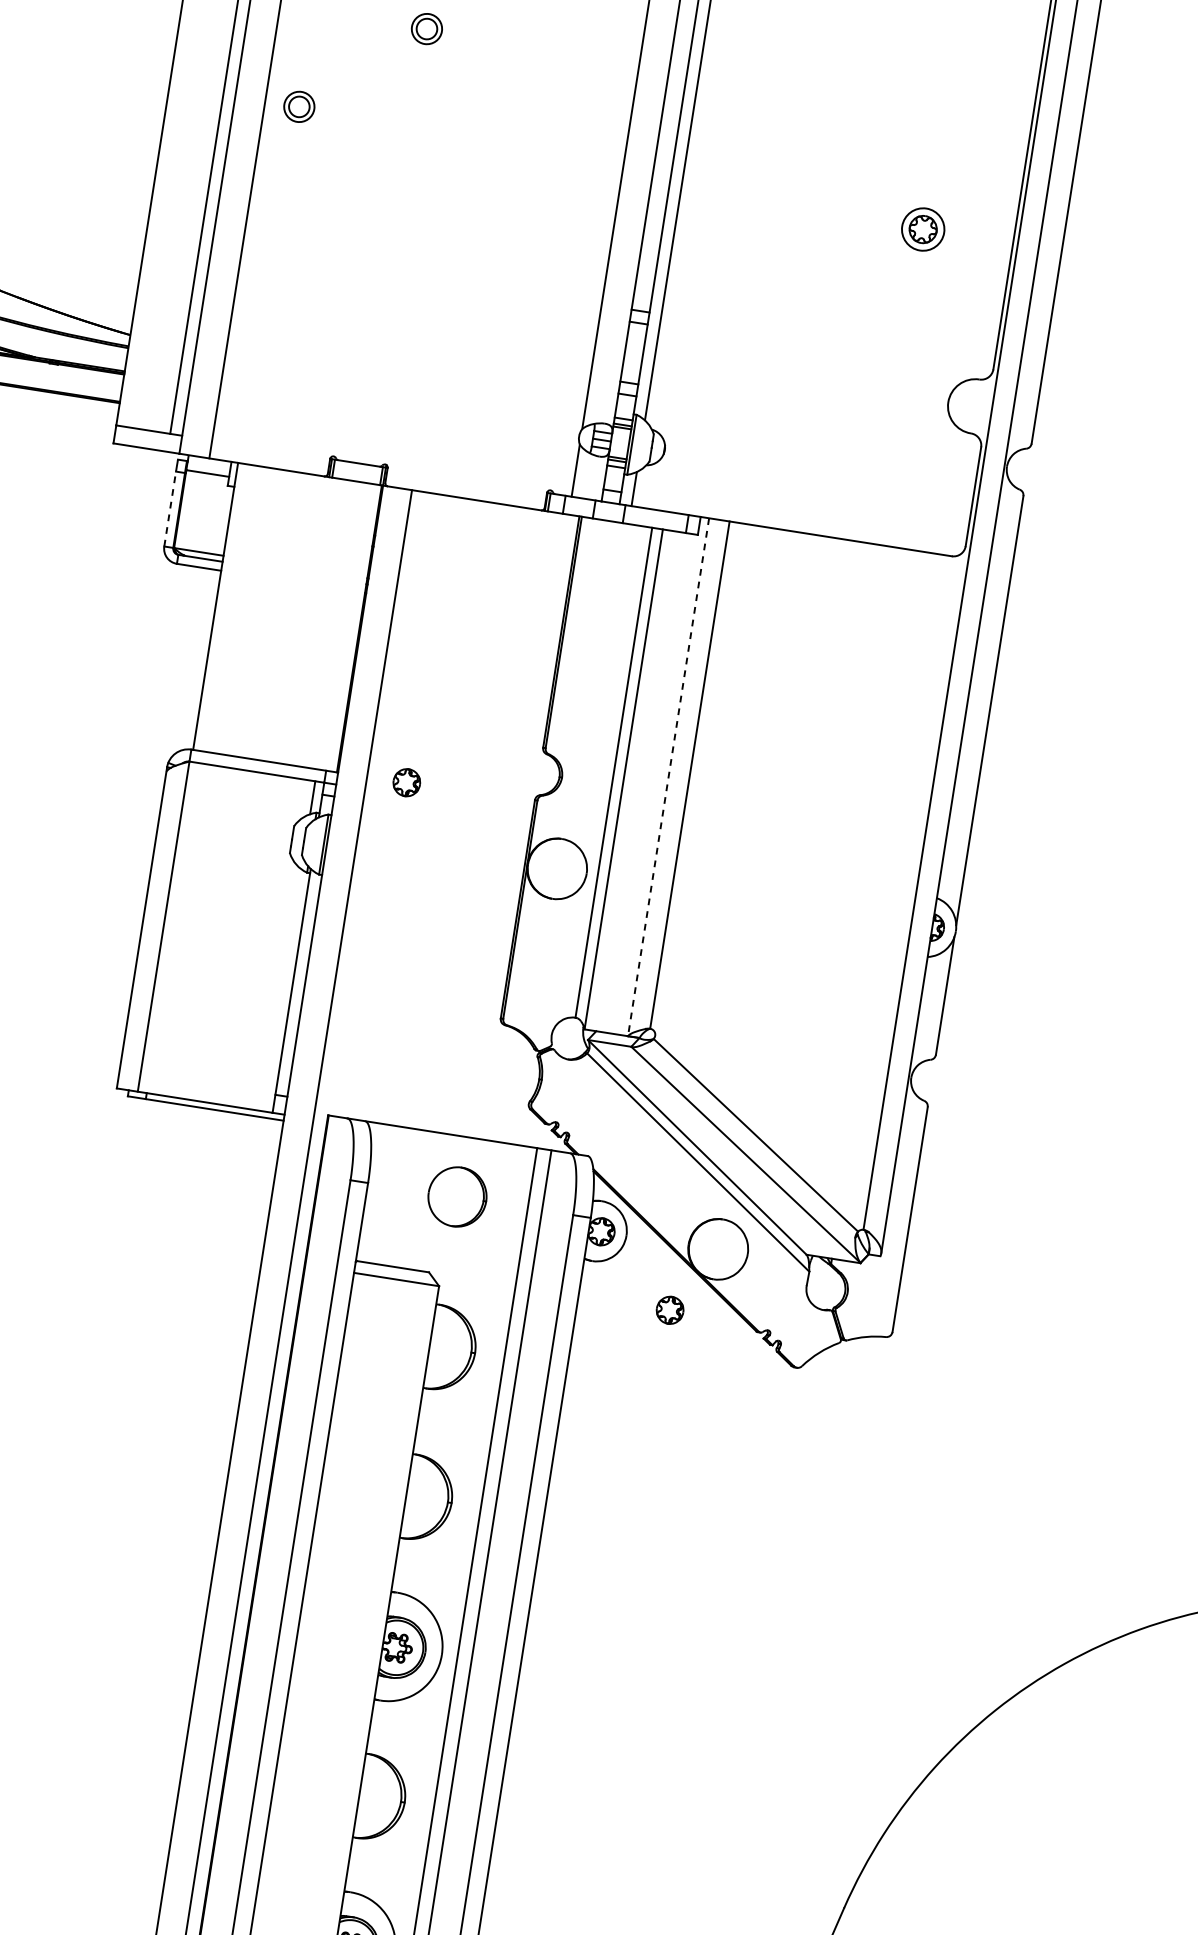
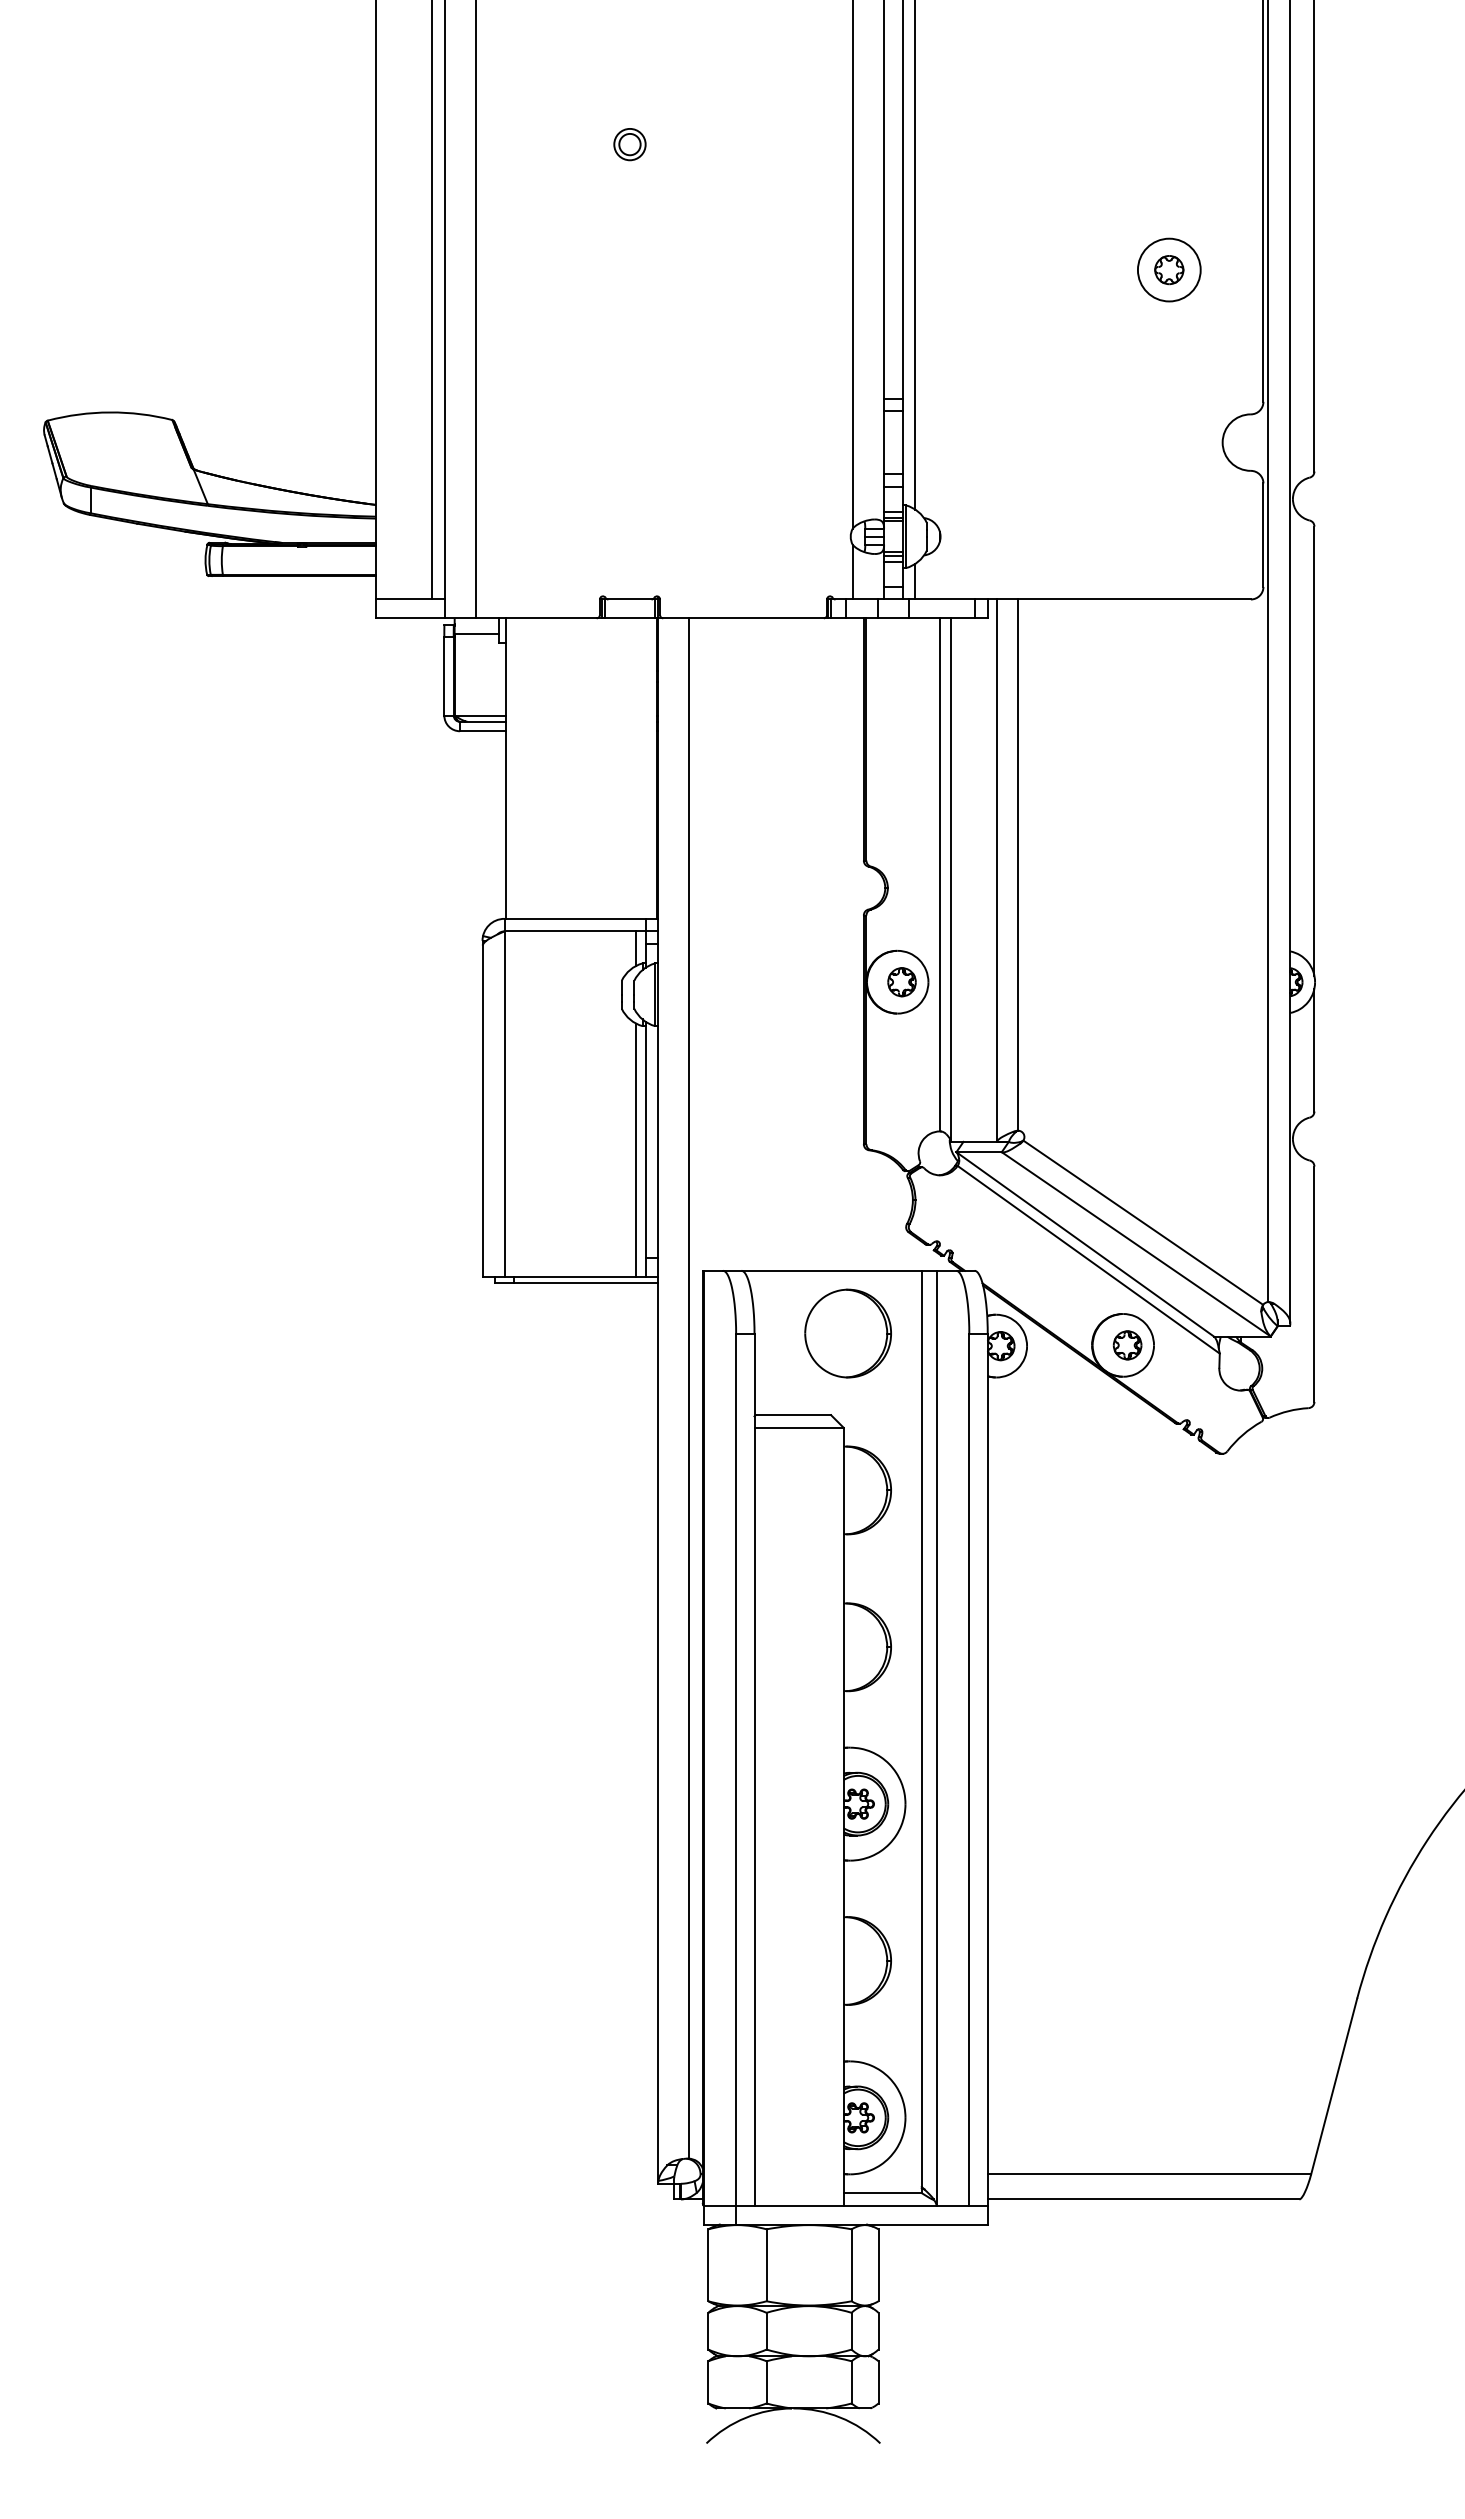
part: (298, 106) -> (511, 244), removed
circle: (922, 228) -> (1168, 269), size x1.43
line: (170, 508) -> (444, 675), dashed -> solid
line: (668, 777) -> (996, 871), dashed -> solid
part: (406, 782) -> (901, 982), moved
line: (282, 990) -> (636, 1150), added
part: (456, 1196) -> (847, 1333), size x1.43
part: (669, 1310) -> (1127, 1345), moved

